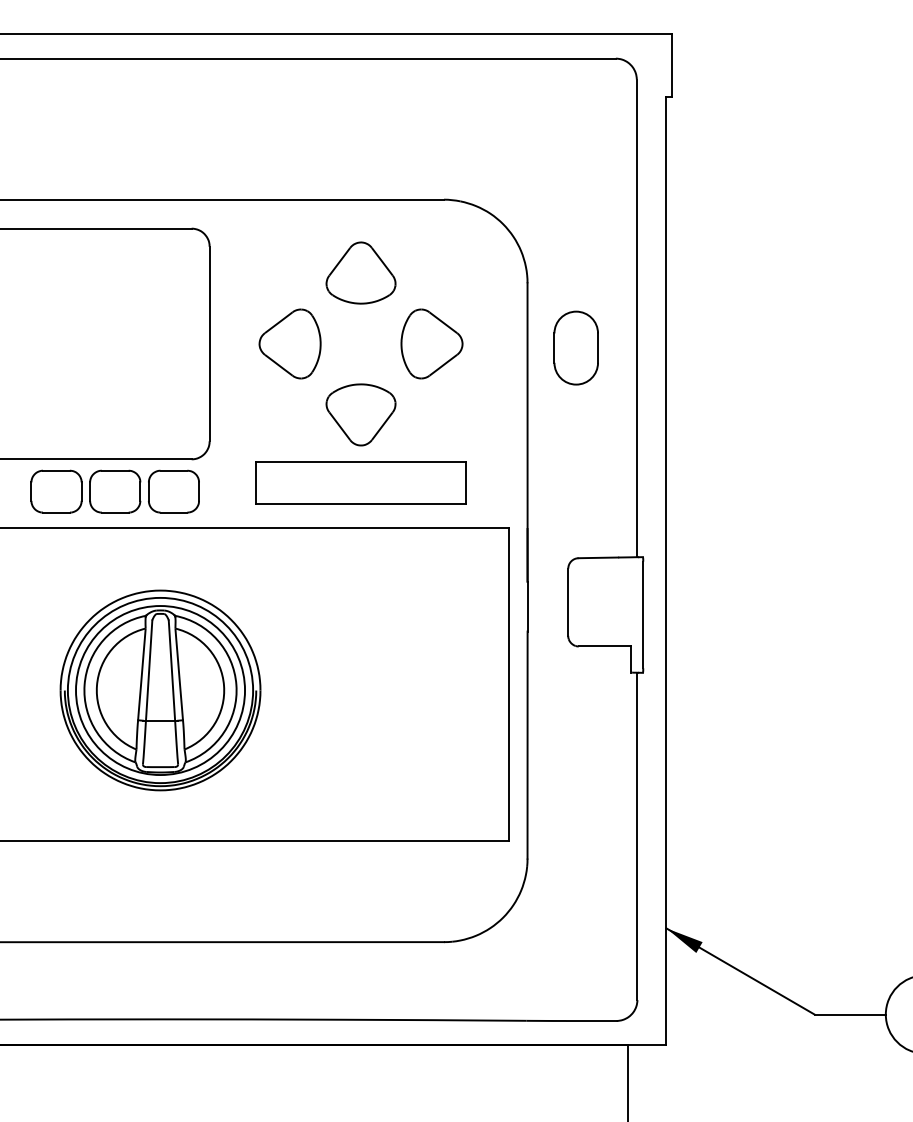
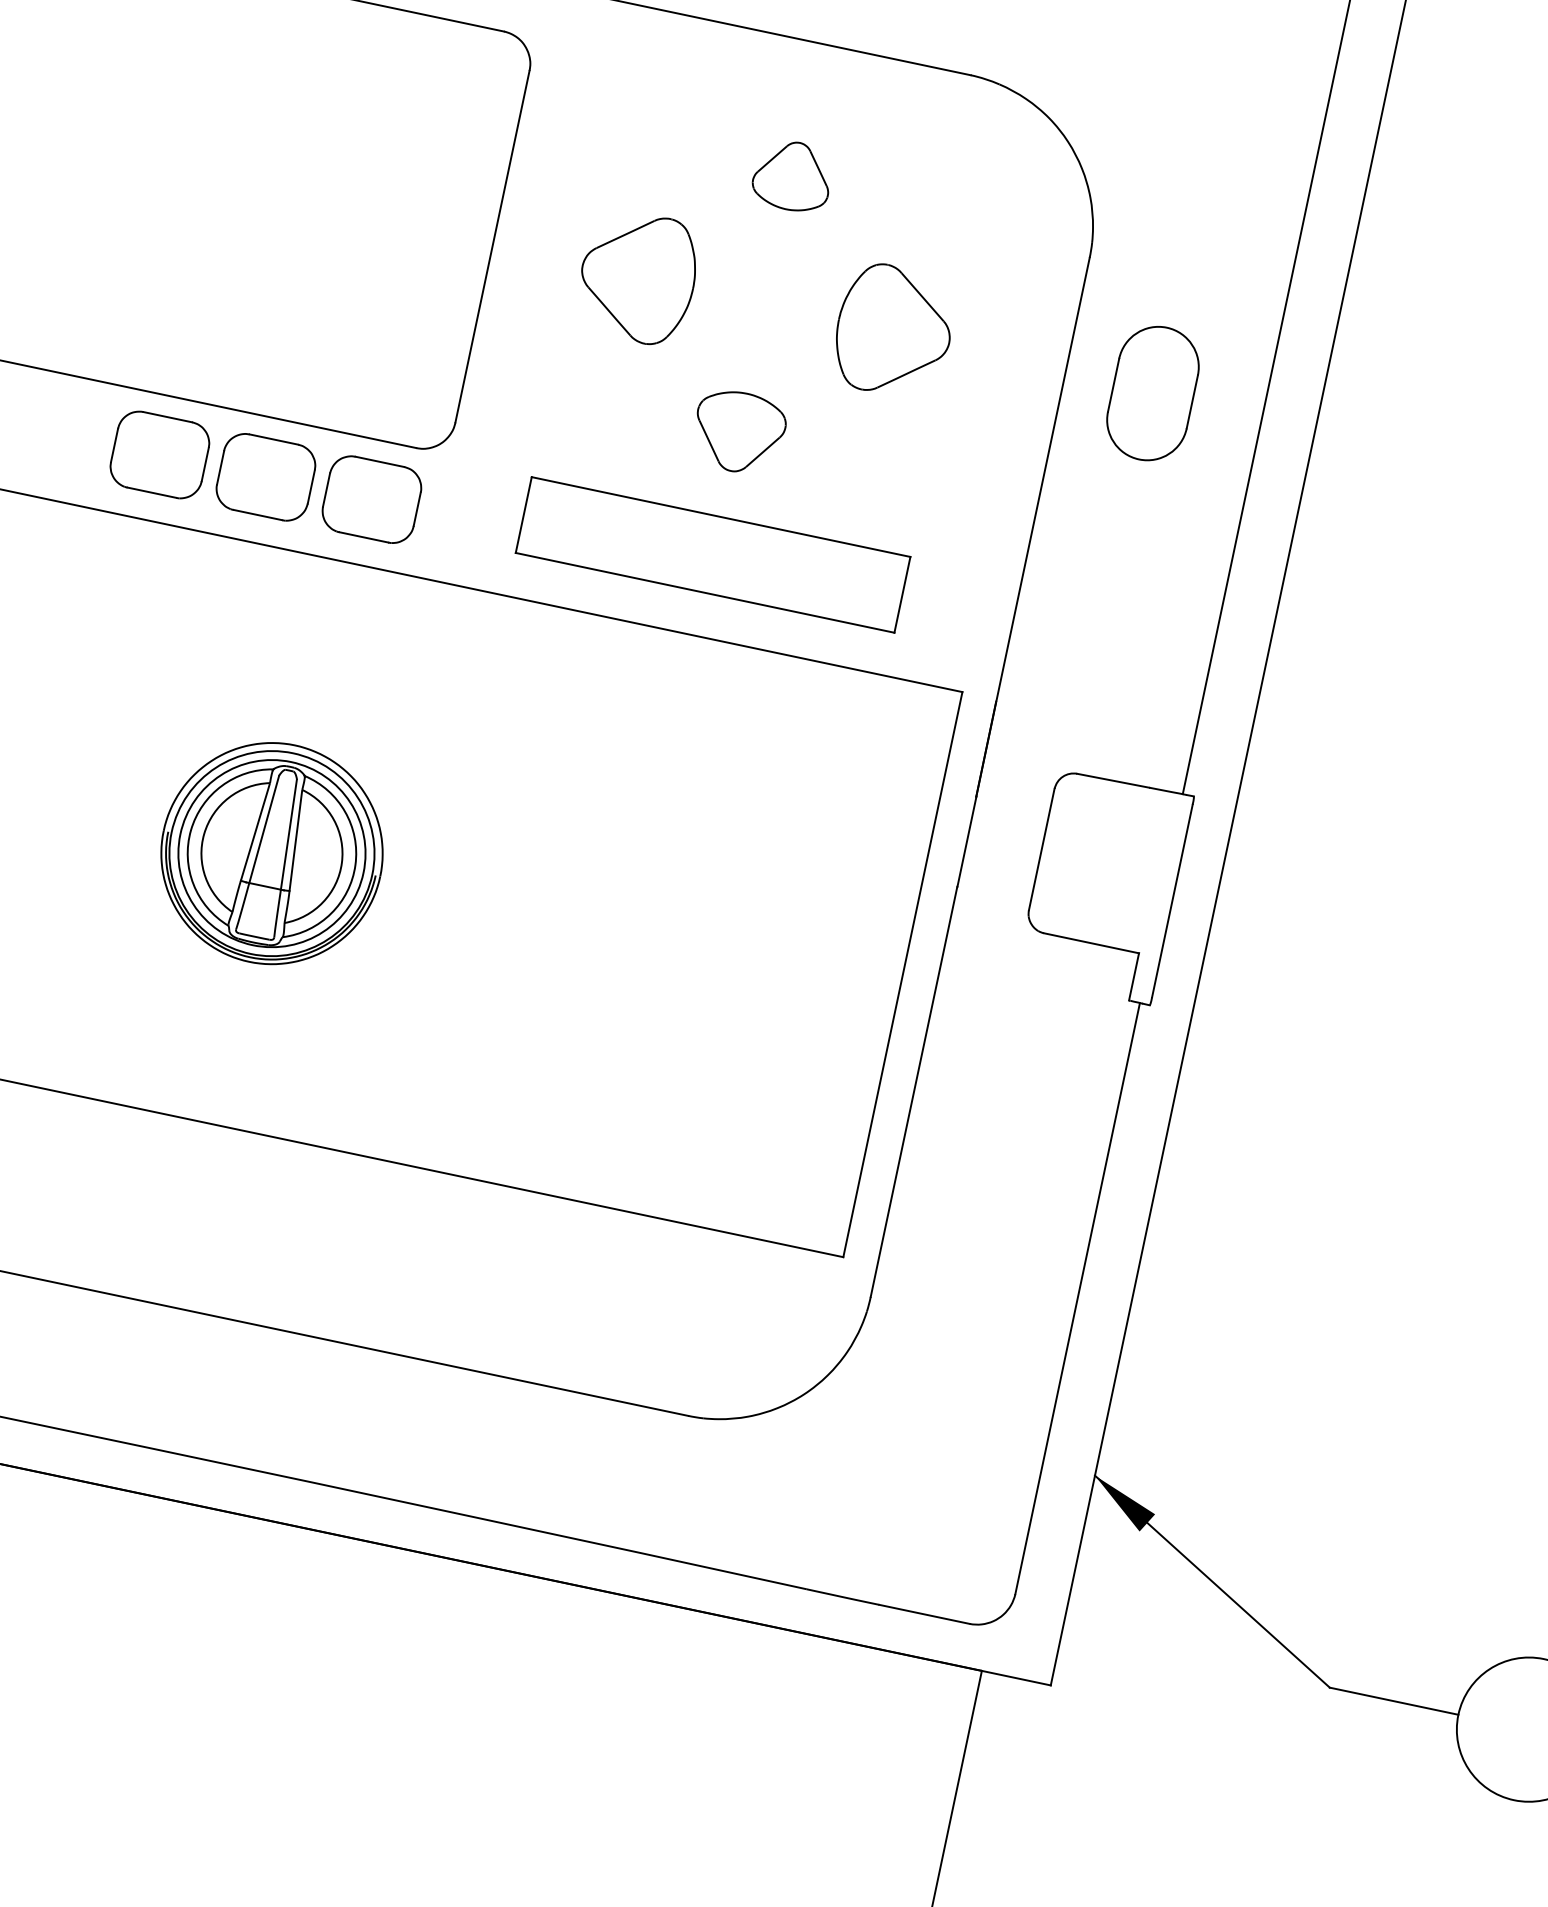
part: (360, 272) -> (792, 174), size x0.6
part: (360, 414) -> (738, 431), size x0.7
part: (160, 690) -> (271, 853), size x0.6

